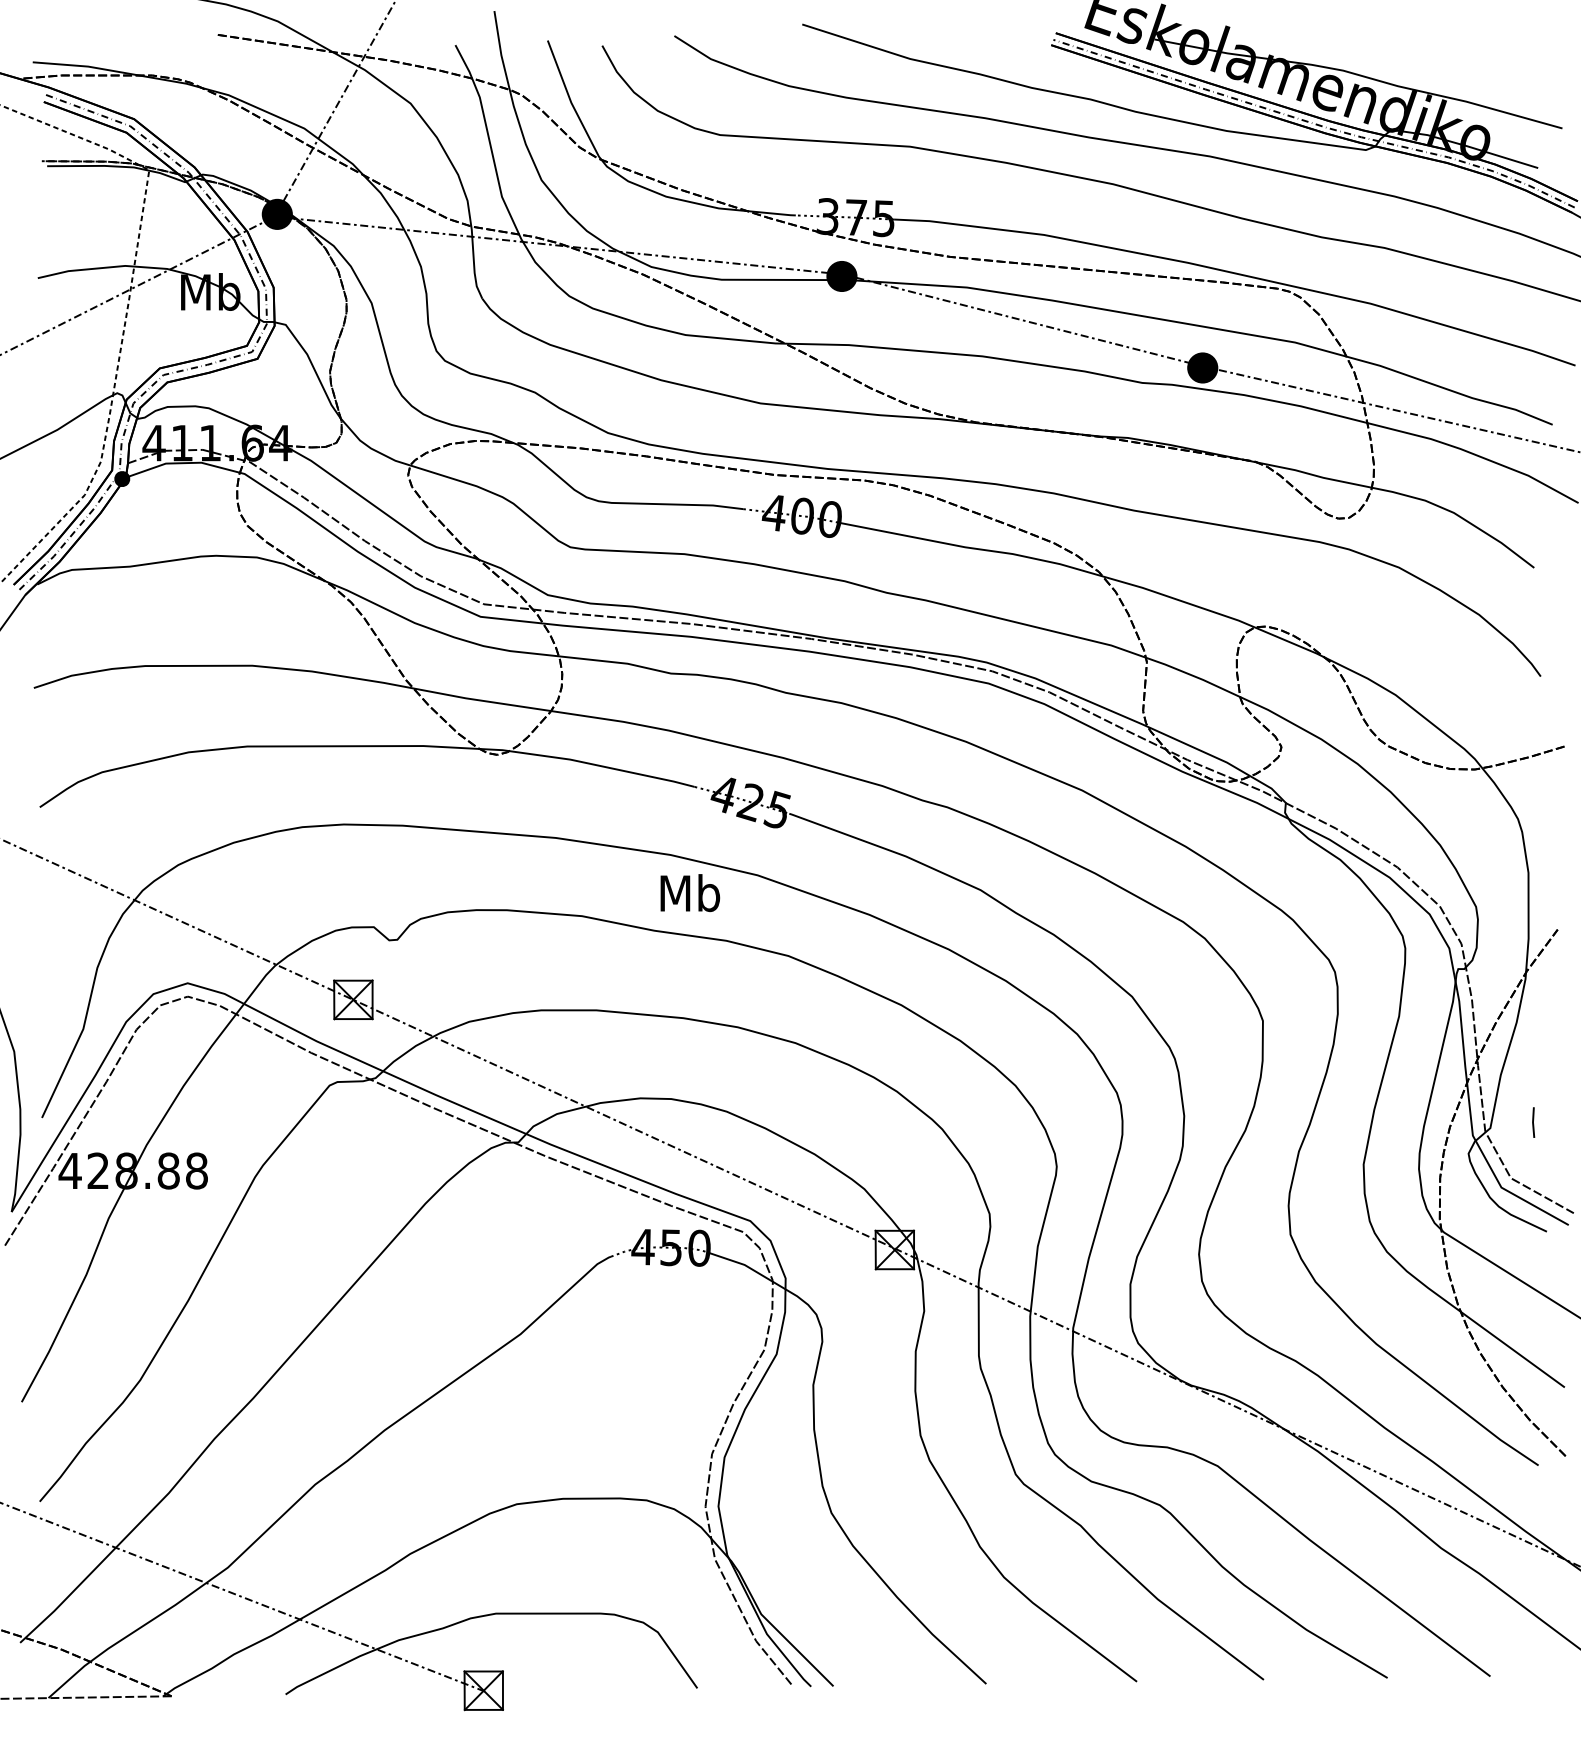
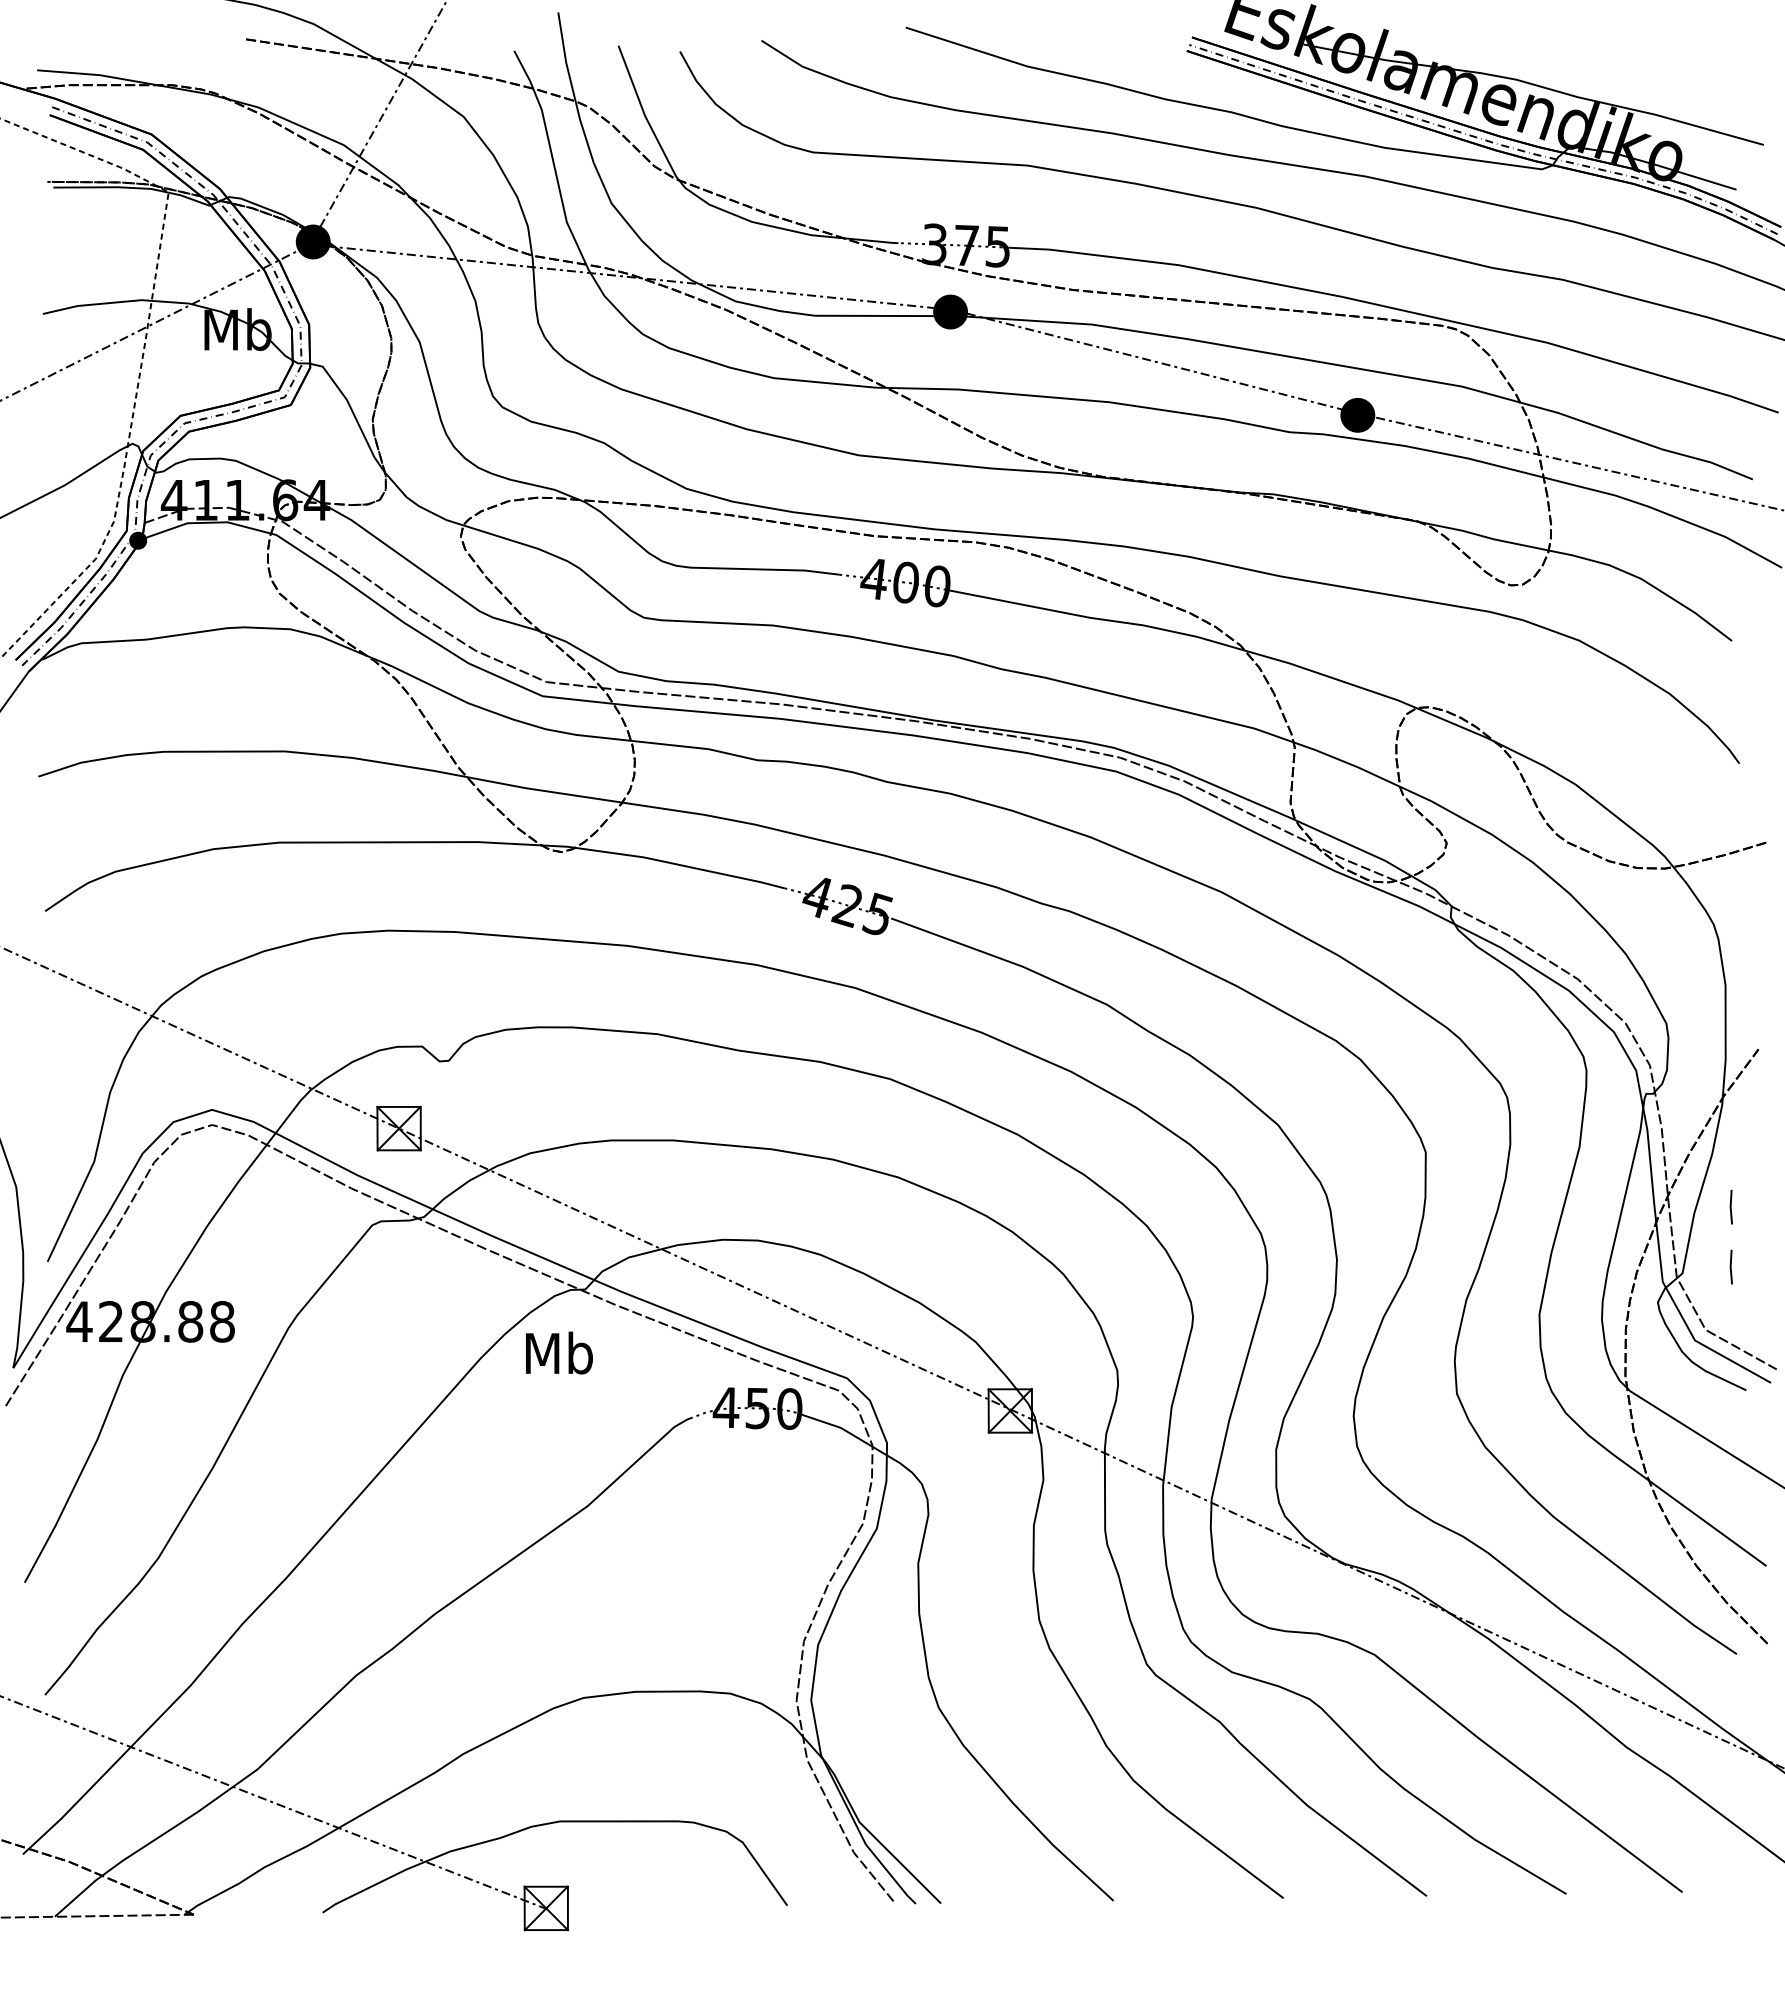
text: (690, 892) -> (559, 1352), moved
line: (1532, 1068) -> (1730, 1206), added

